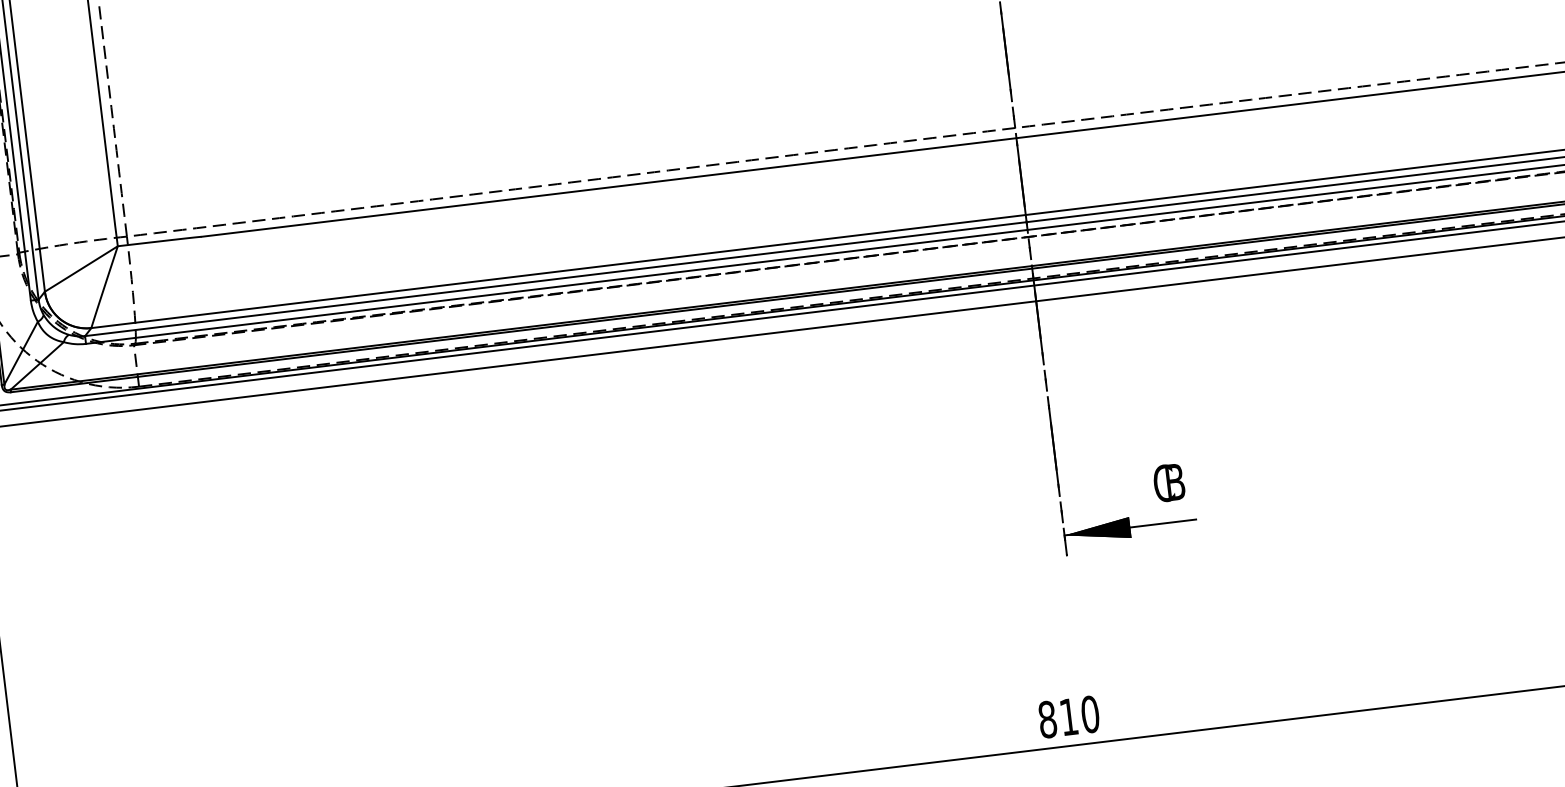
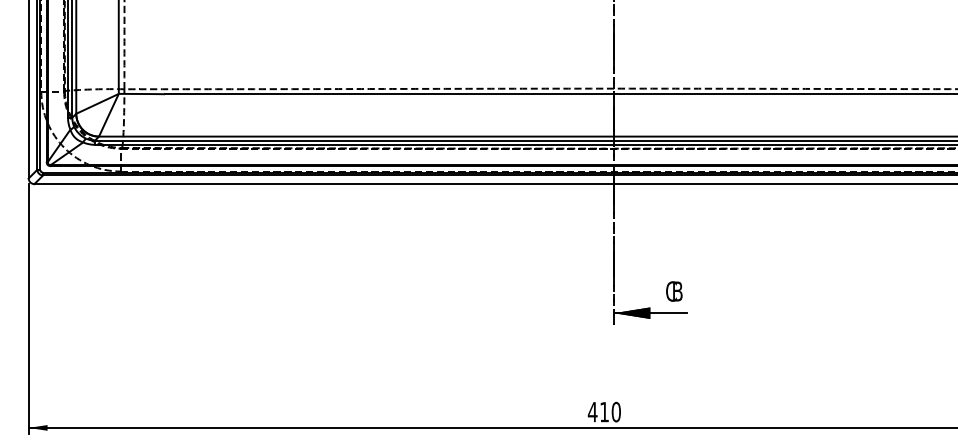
text: (1046, 718) -> (592, 411), 810 -> 410

